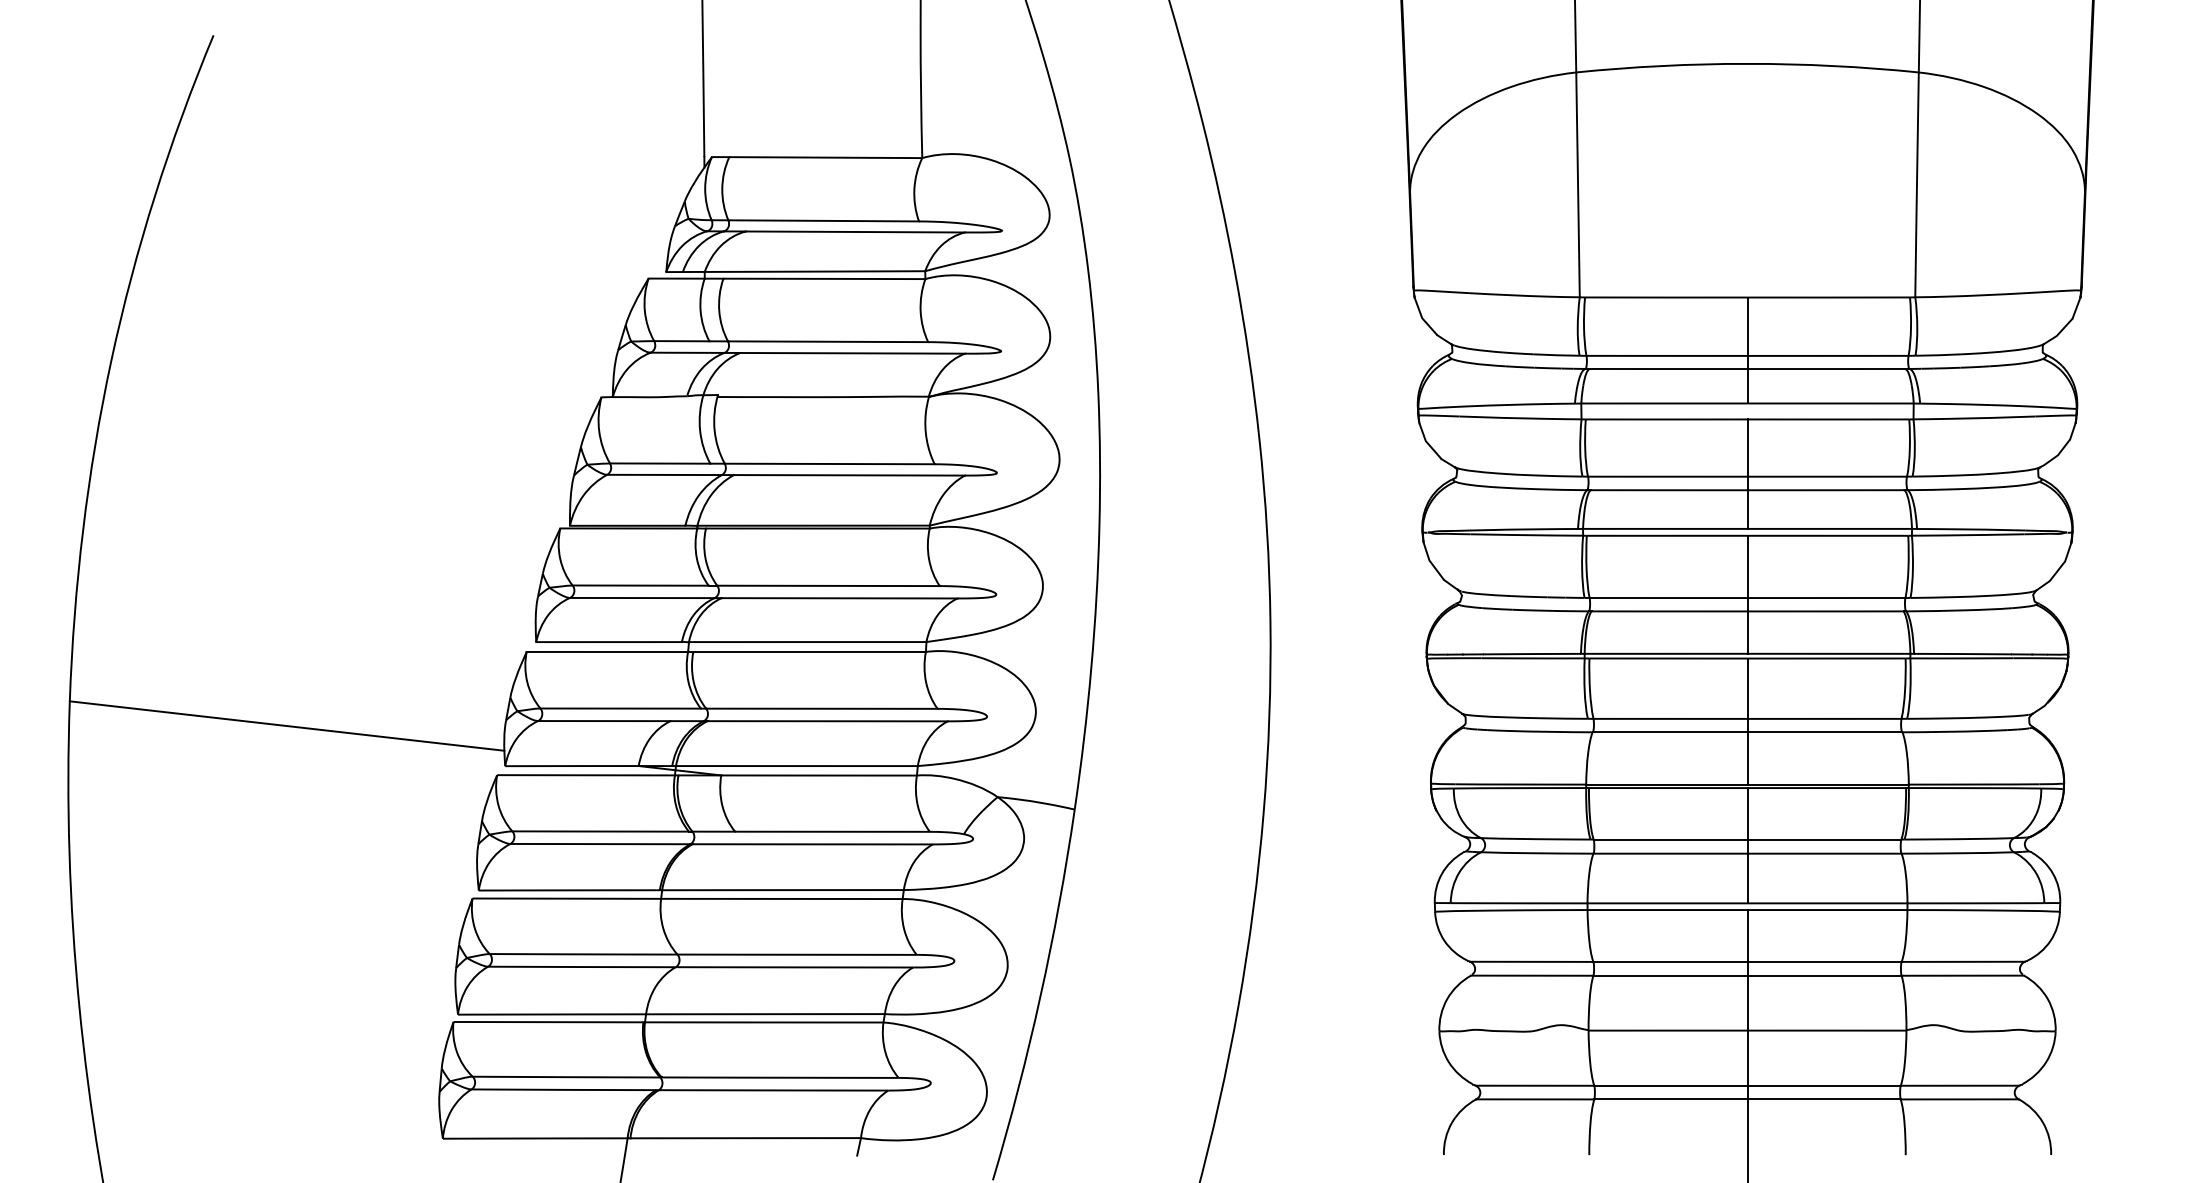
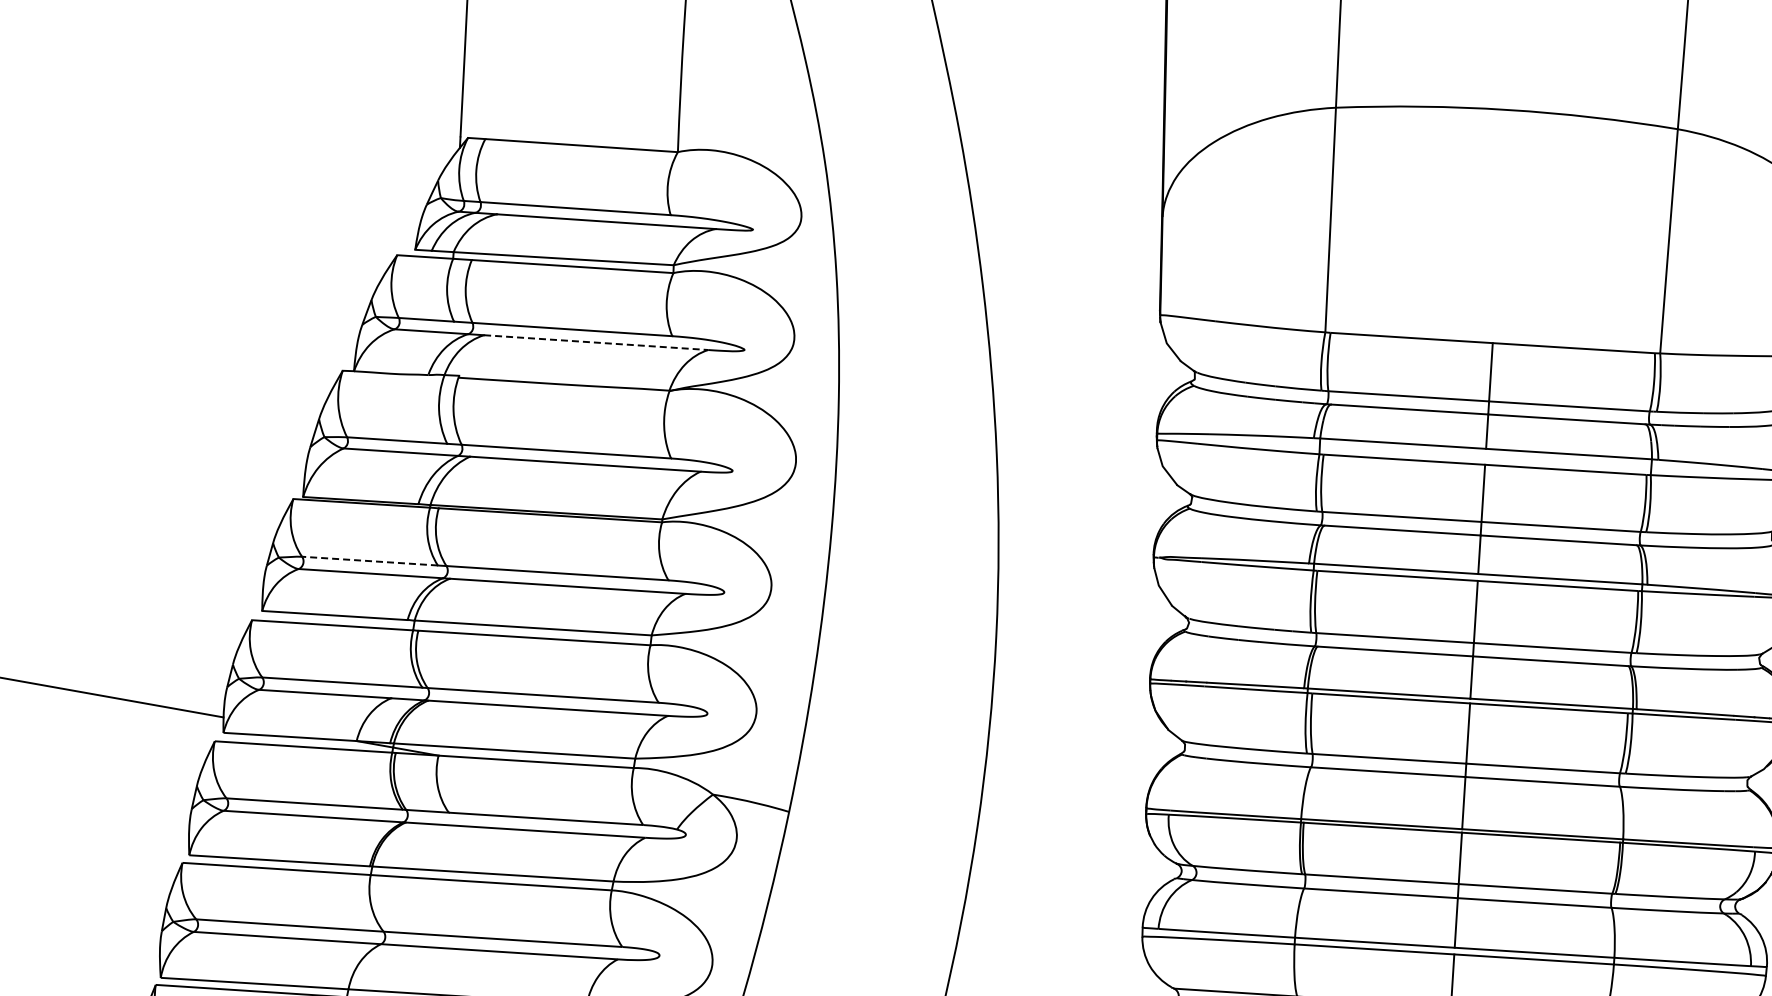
line: (853, 353) -> (596, 342), solid -> dashed
line: (640, 585) -> (369, 561), solid -> dashed

